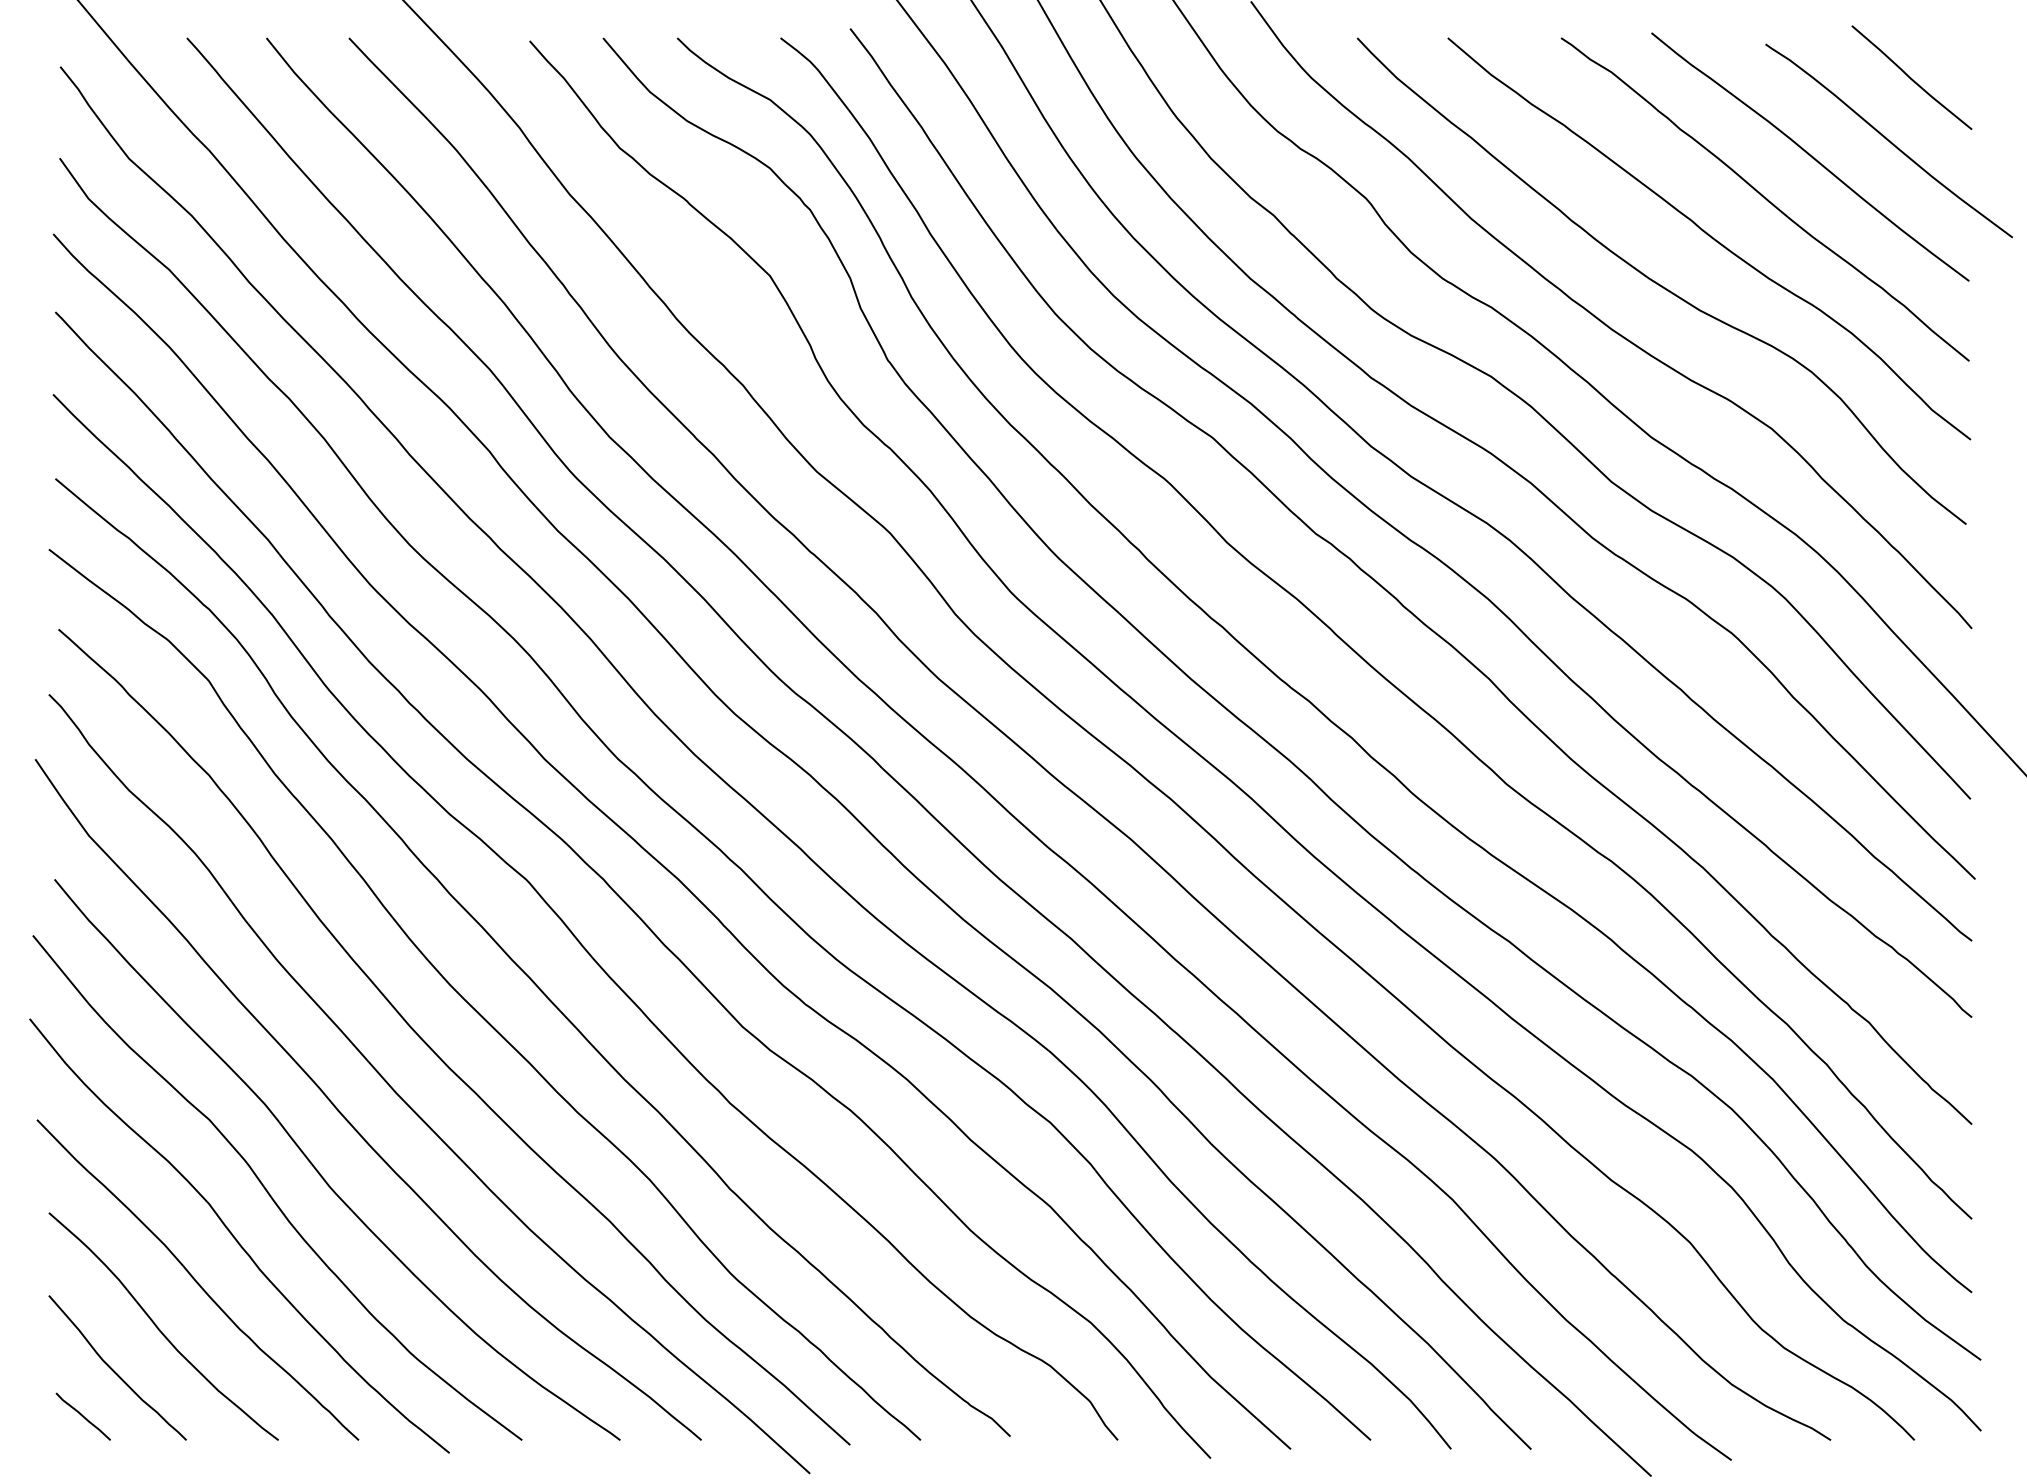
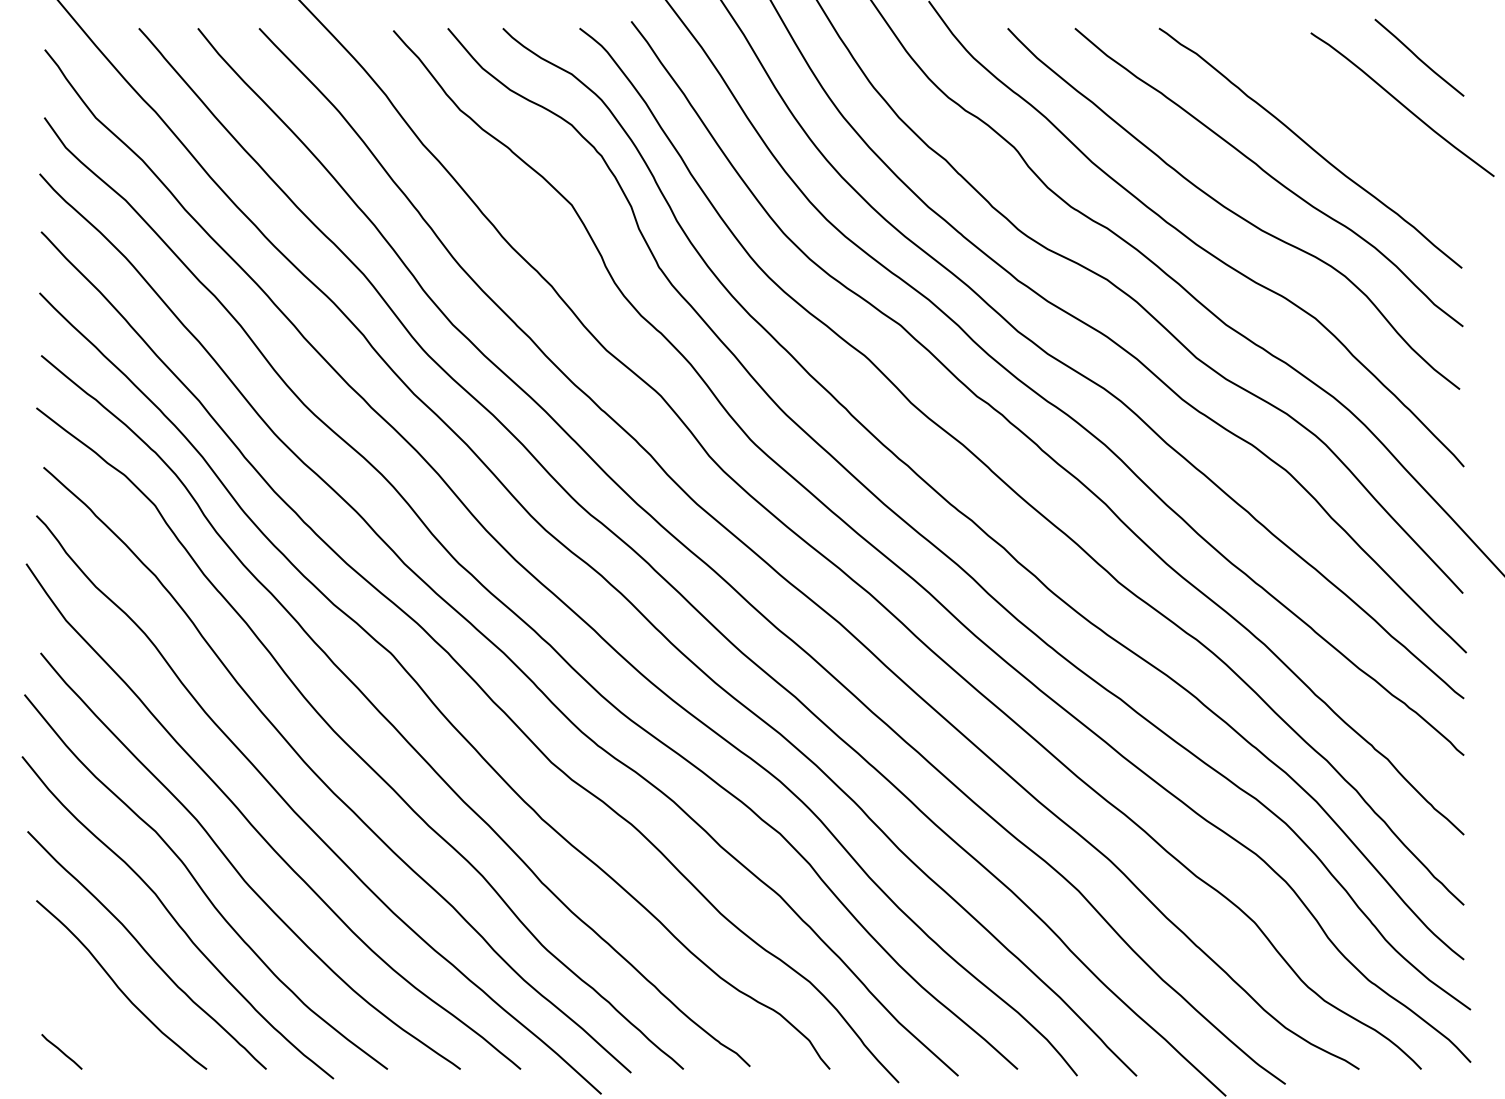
curve: (1810, 156) -> (1344, 116), removed
curve: (114, 1370) -> (85, 1017), removed

